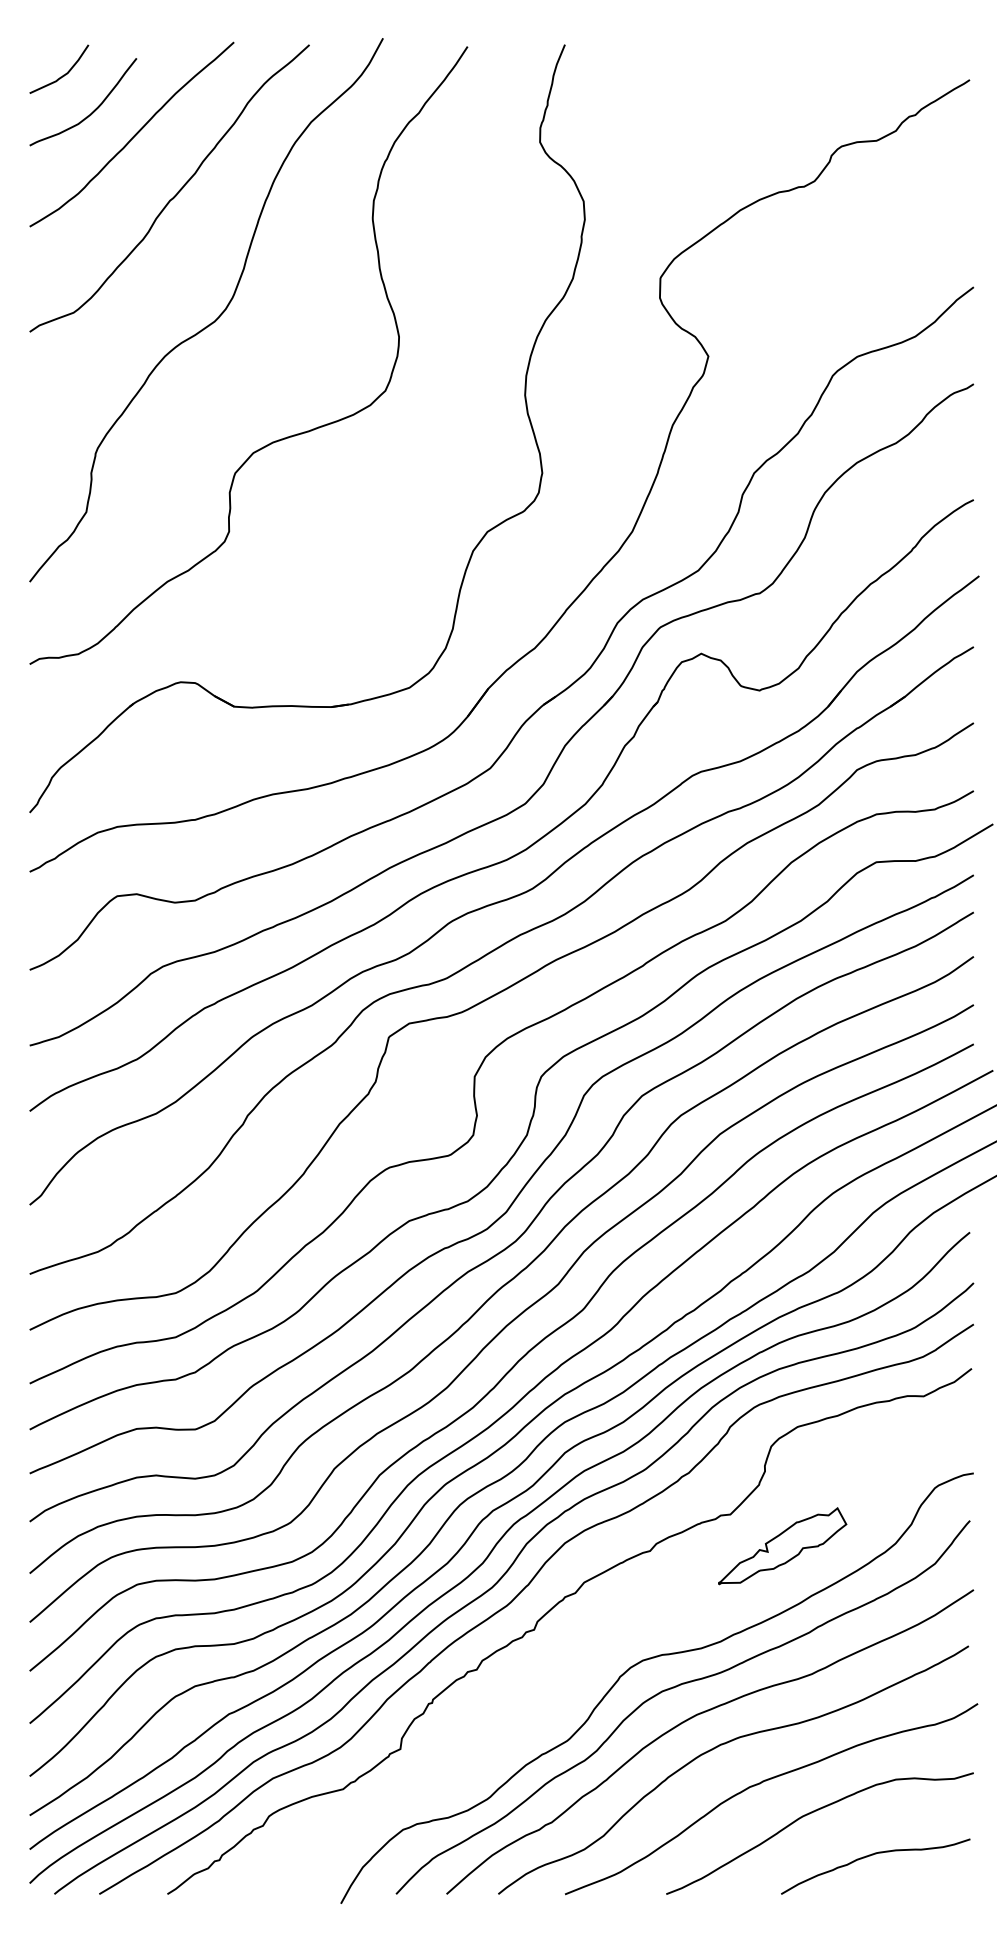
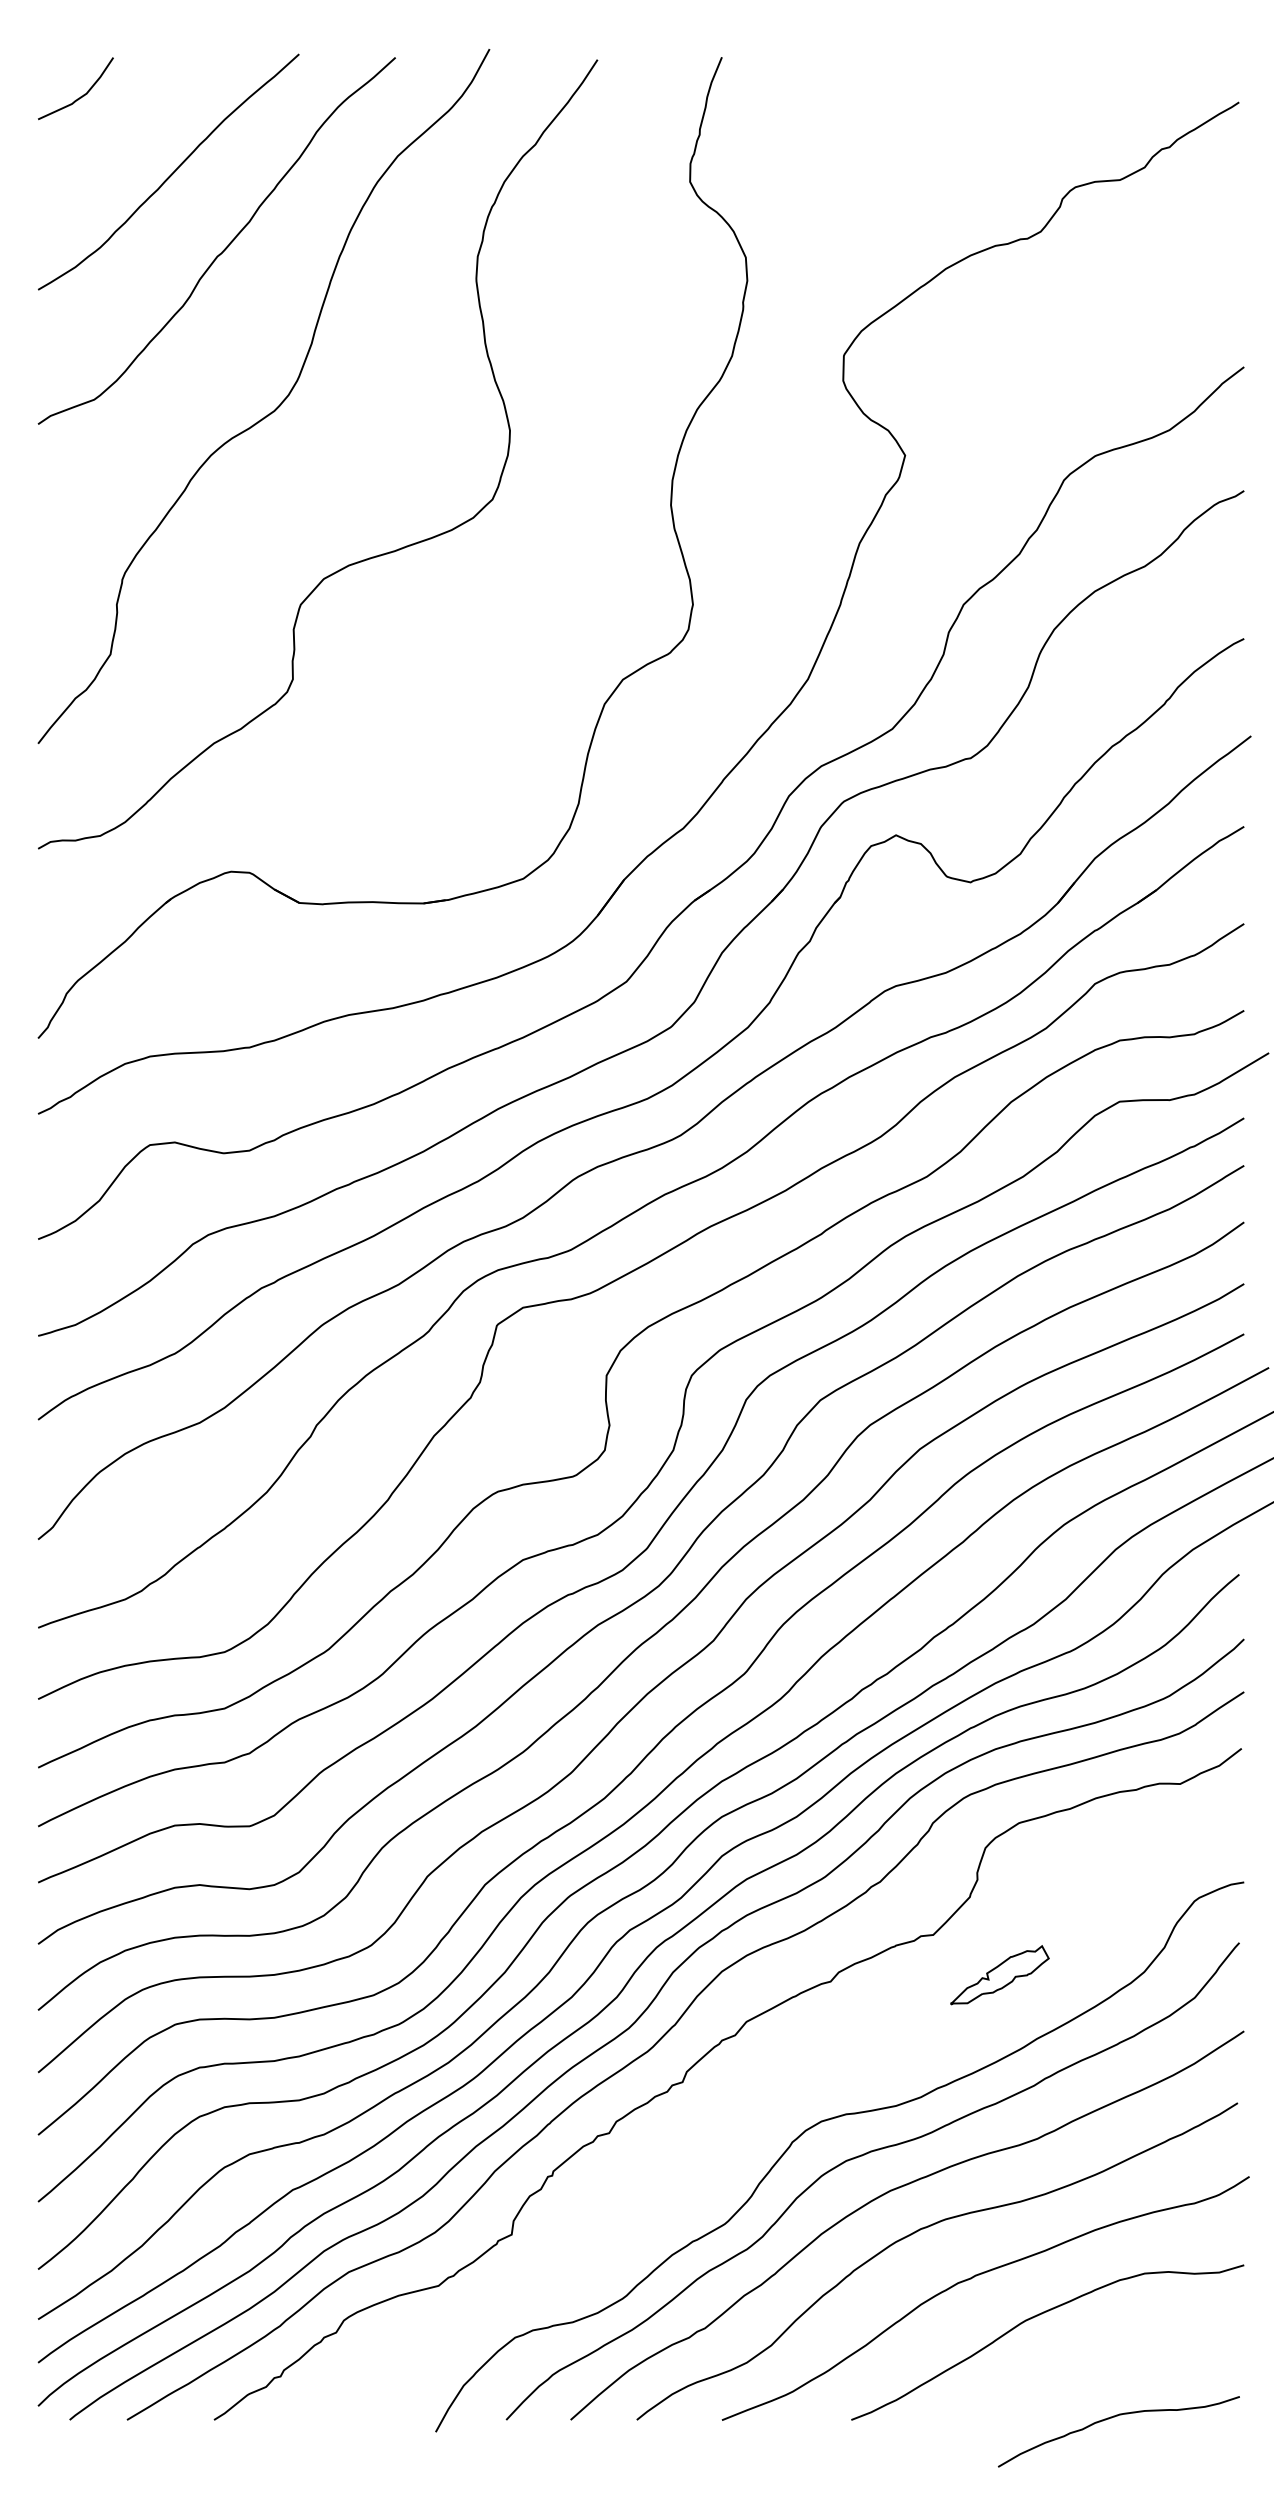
curve: (92, 111) -> (118, 142), removed
part: (782, 1545) -> (999, 1974), size x0.6
curve: (872, 1855) -> (1114, 2417), moved

